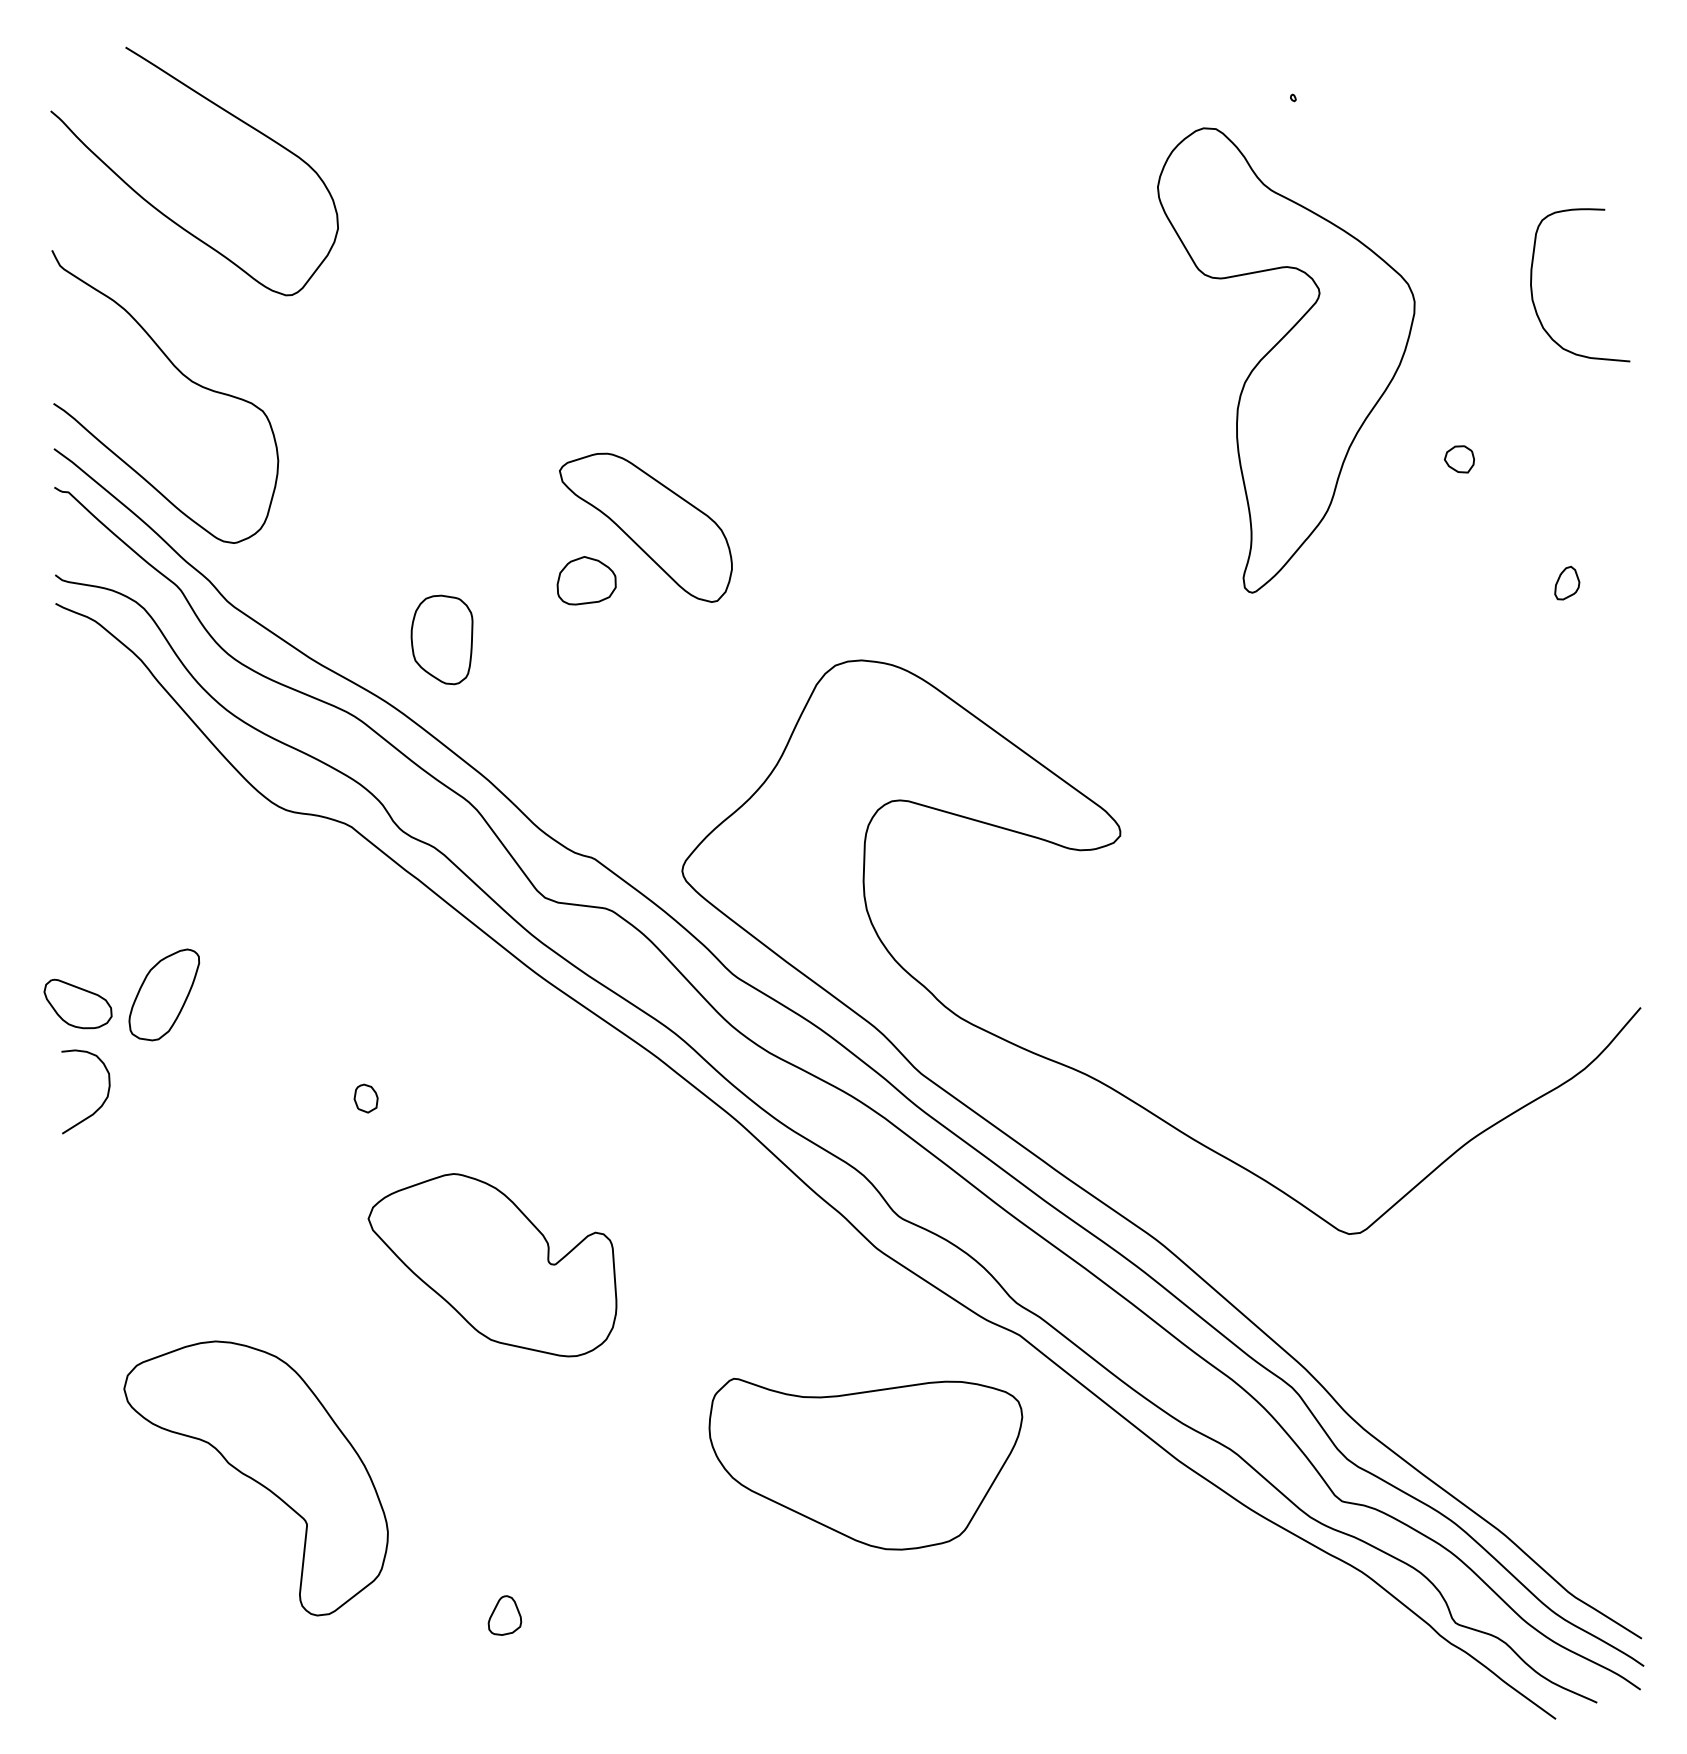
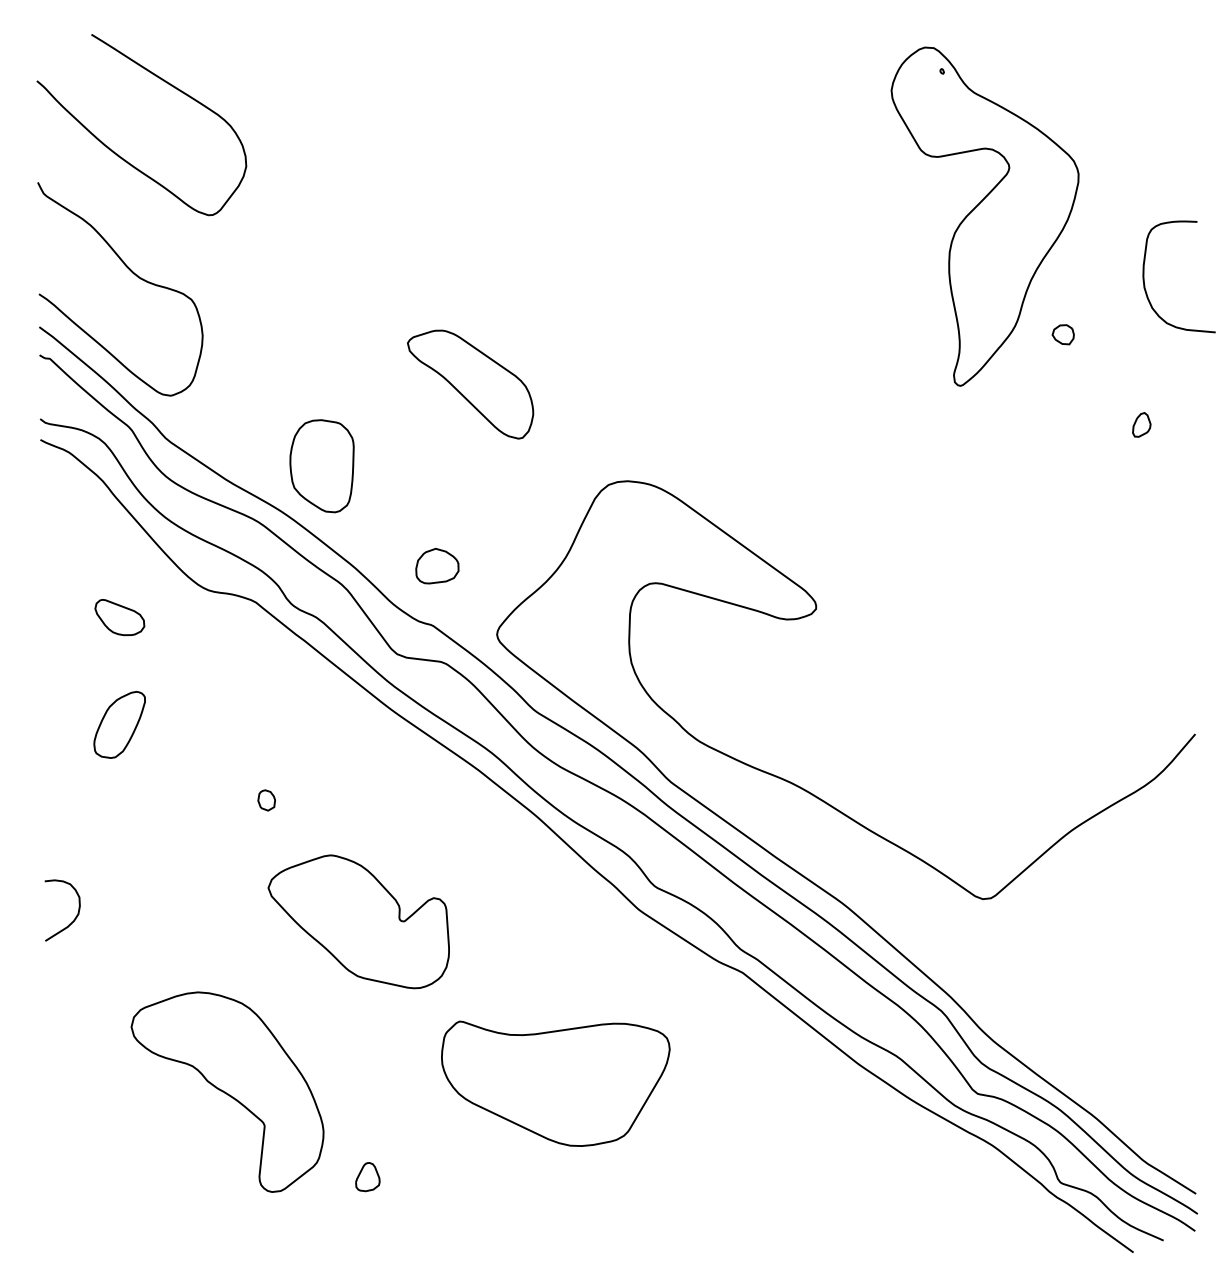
curve: (1532, 284) -> (1144, 276), moved
part: (1285, 360) -> (984, 216), moved
part: (586, 579) -> (437, 565), moved
part: (441, 640) -> (321, 466), size x1.43
part: (77, 1003) -> (119, 617), moved
curve: (100, 1104) -> (73, 919), moved
part: (865, 1463) -> (555, 1083), moved
part: (256, 1477) -> (227, 1091), moved

